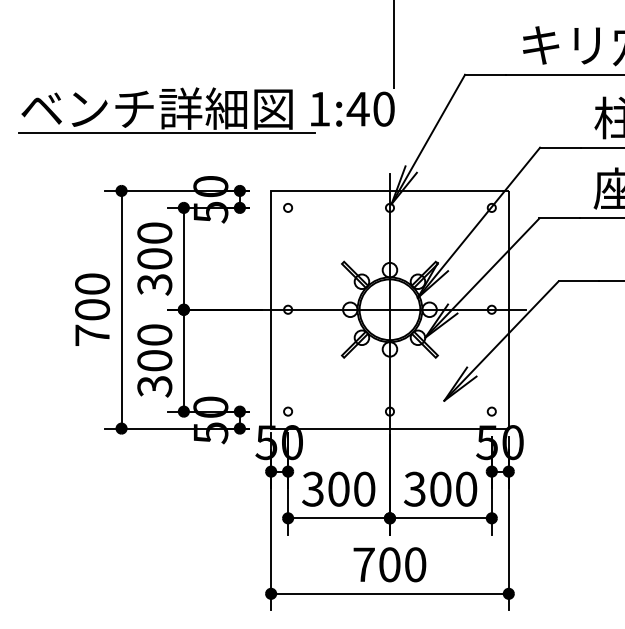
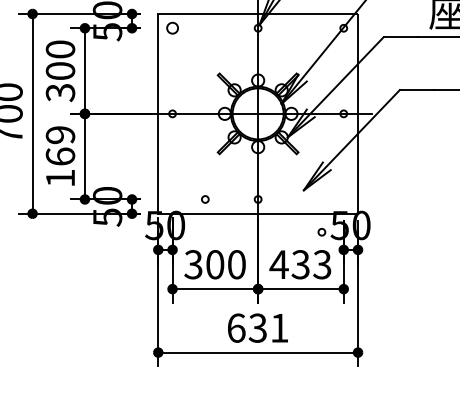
circle: (287, 207) -> (172, 27), size x1.6
text: (154, 360) -> (60, 156), 300 -> 169
circle: (287, 411) -> (204, 199), moved
circle: (491, 411) -> (321, 232), moved
text: (440, 488) -> (300, 264), 300 -> 433
text: (389, 564) -> (257, 327), 700 -> 631

